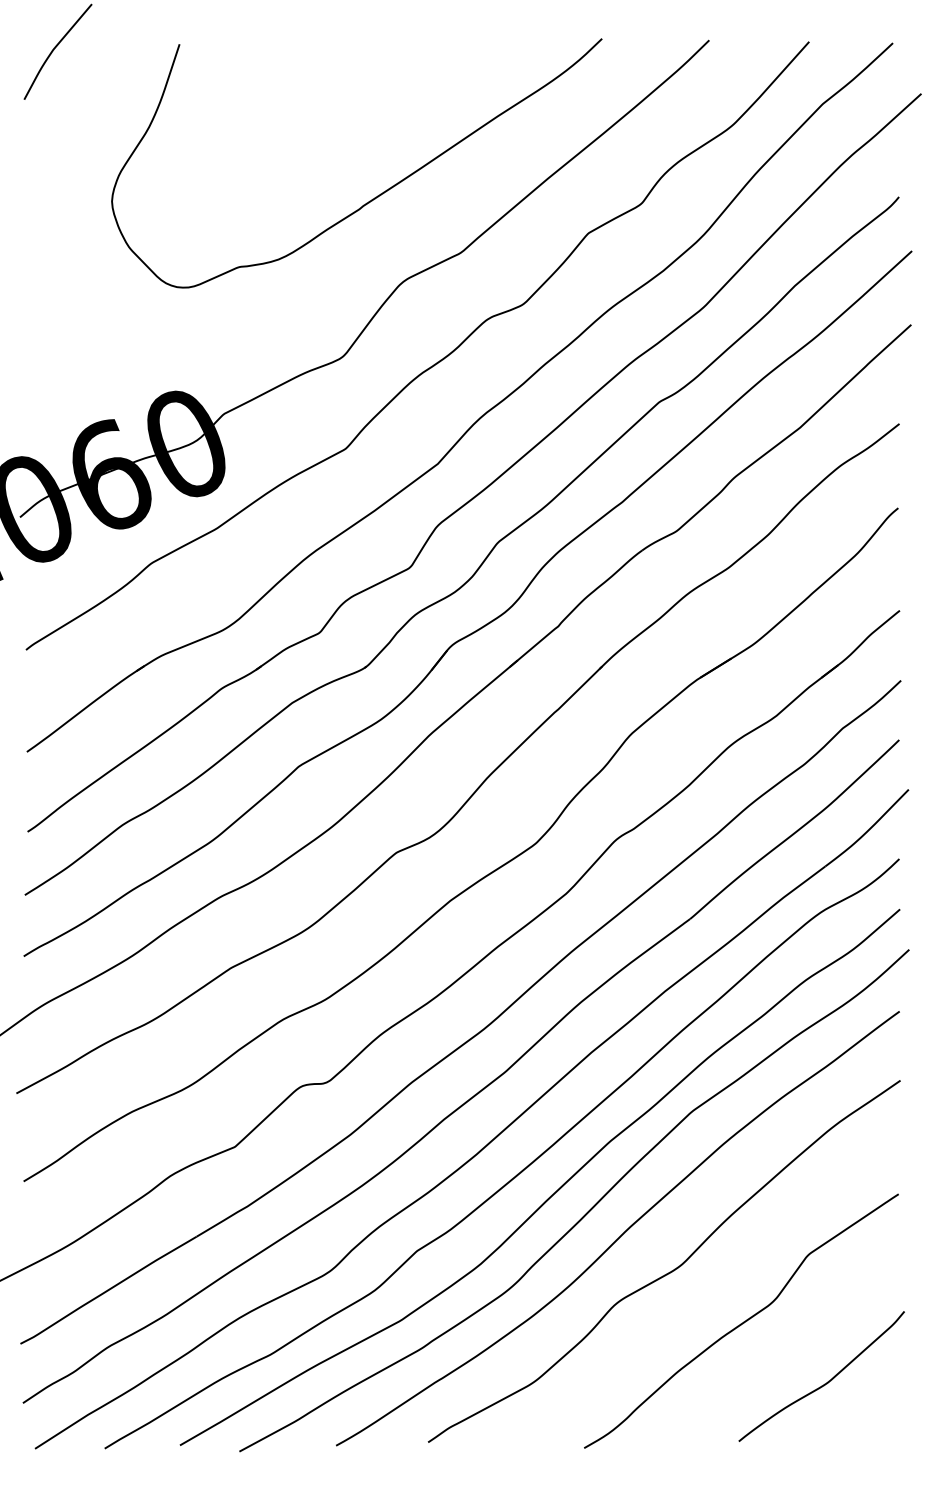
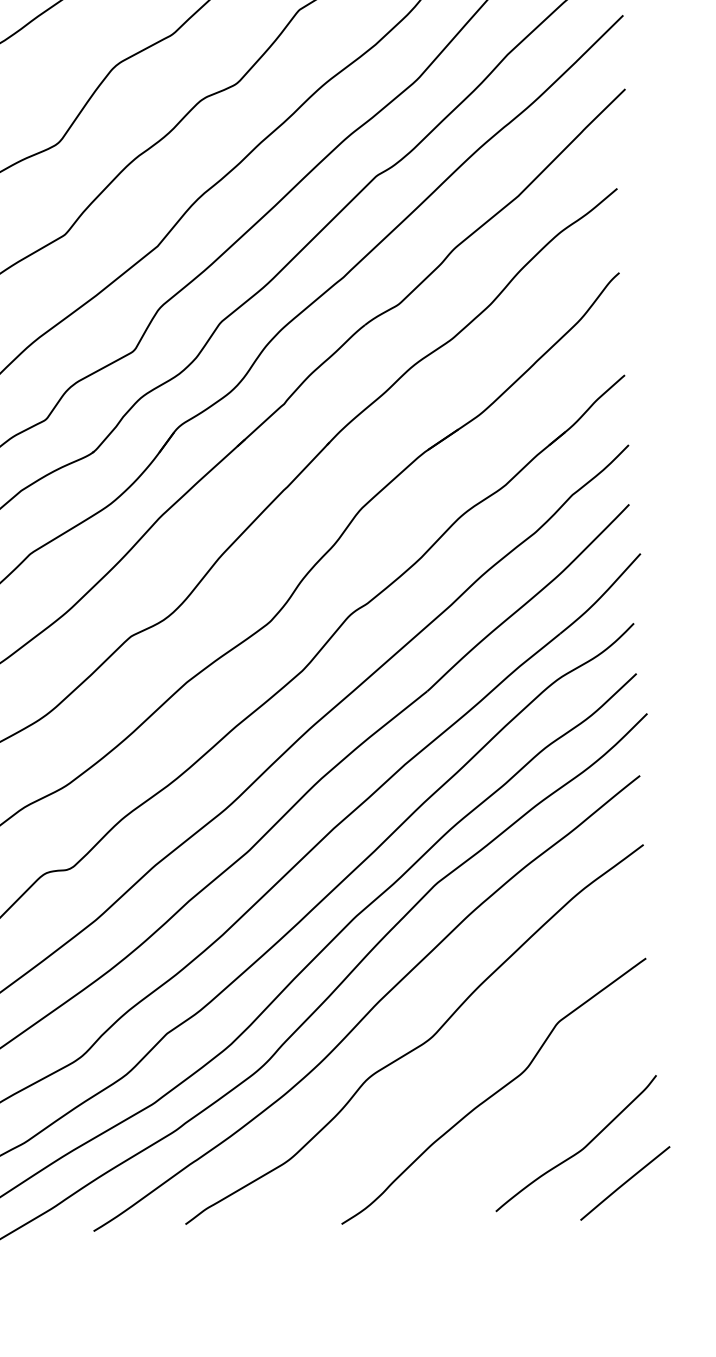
line: (868, 1417) -> (624, 1182), added

